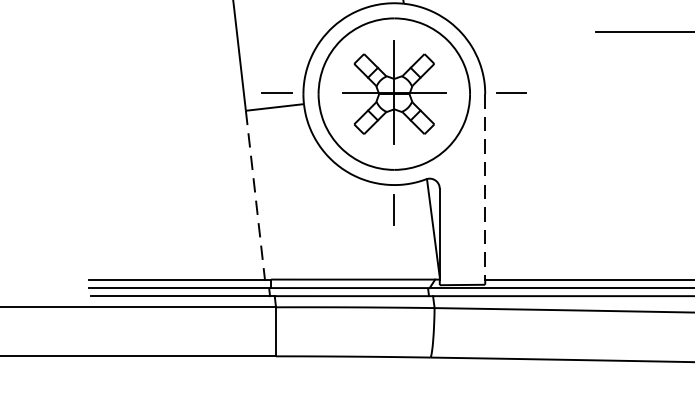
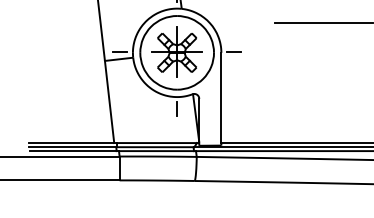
line: (485, 187) -> (221, 98), dashed -> solid
line: (255, 196) -> (109, 102), dashed -> solid

